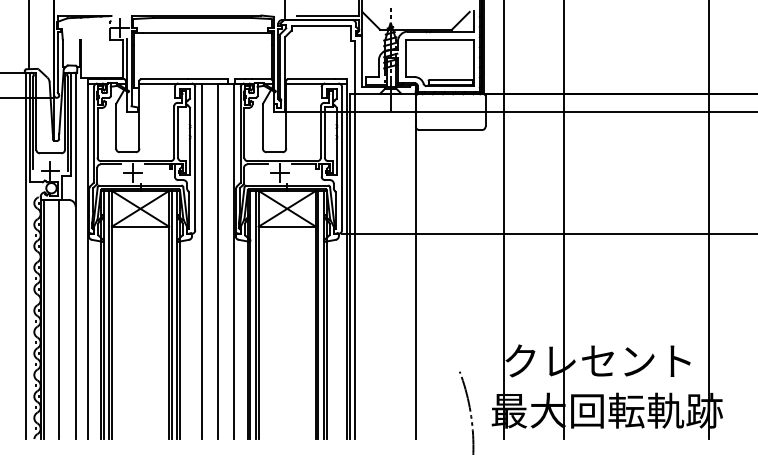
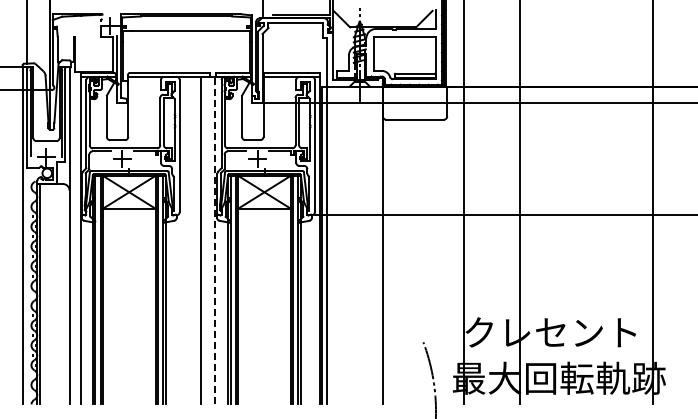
line: (201, 261) -> (185, 240), removed
line: (234, 261) -> (215, 240), solid -> dashed
line: (58, 319) -> (53, 294), removed

